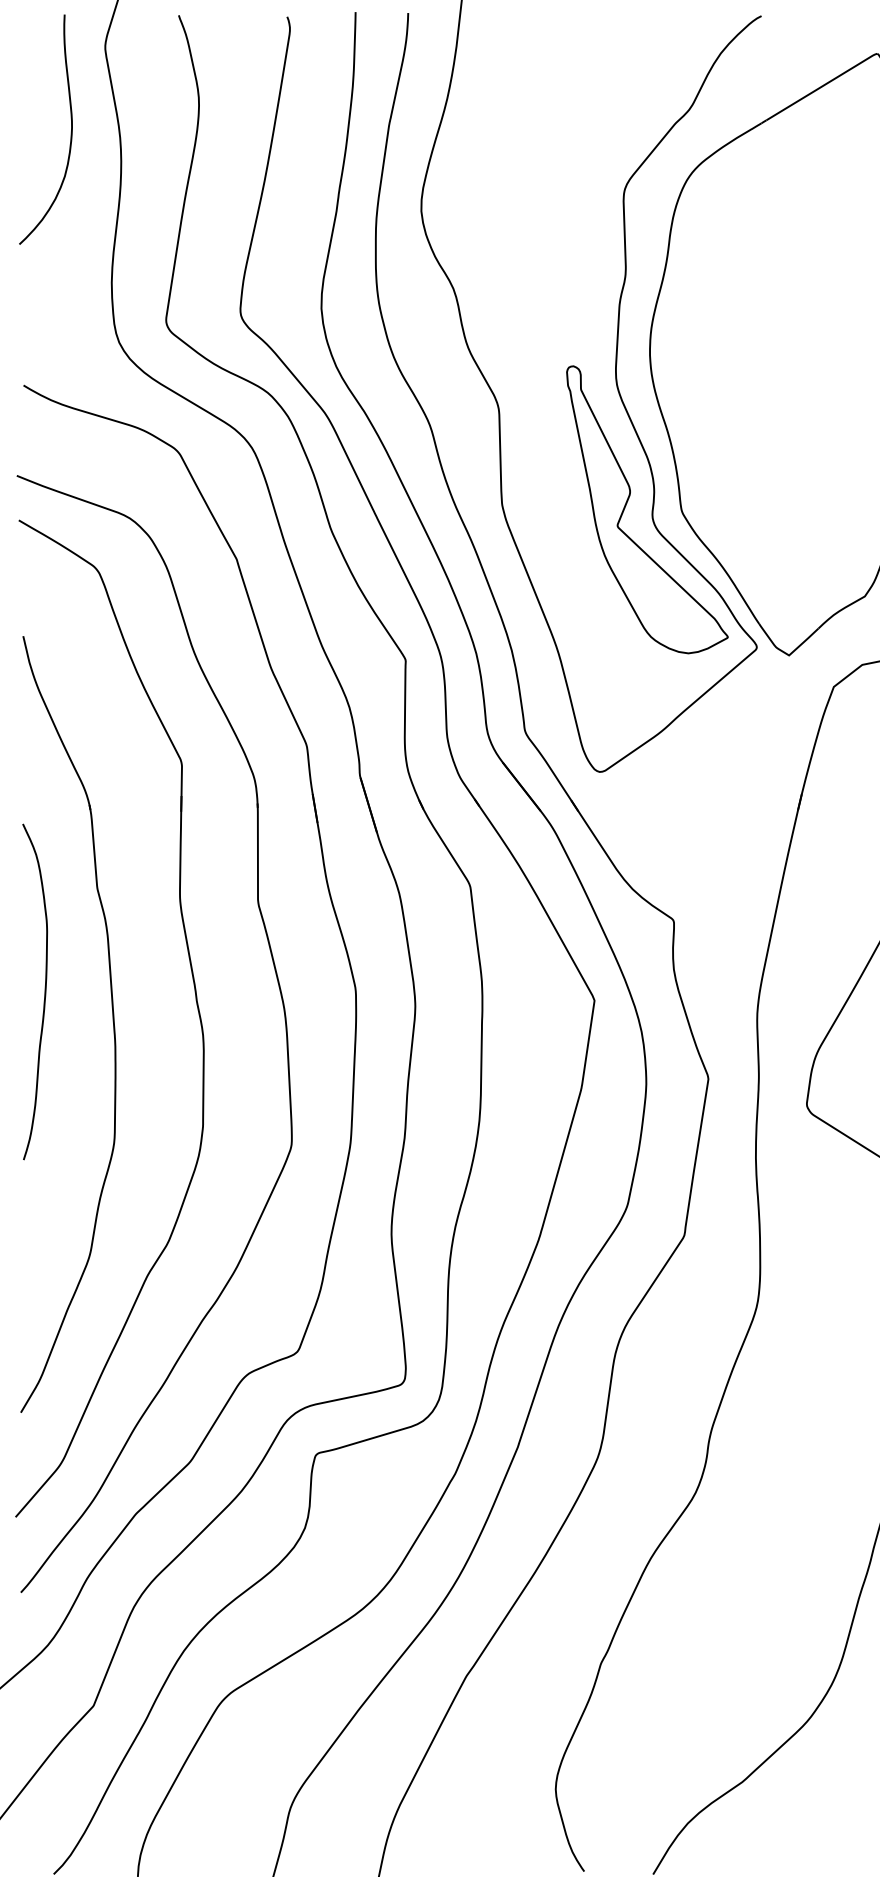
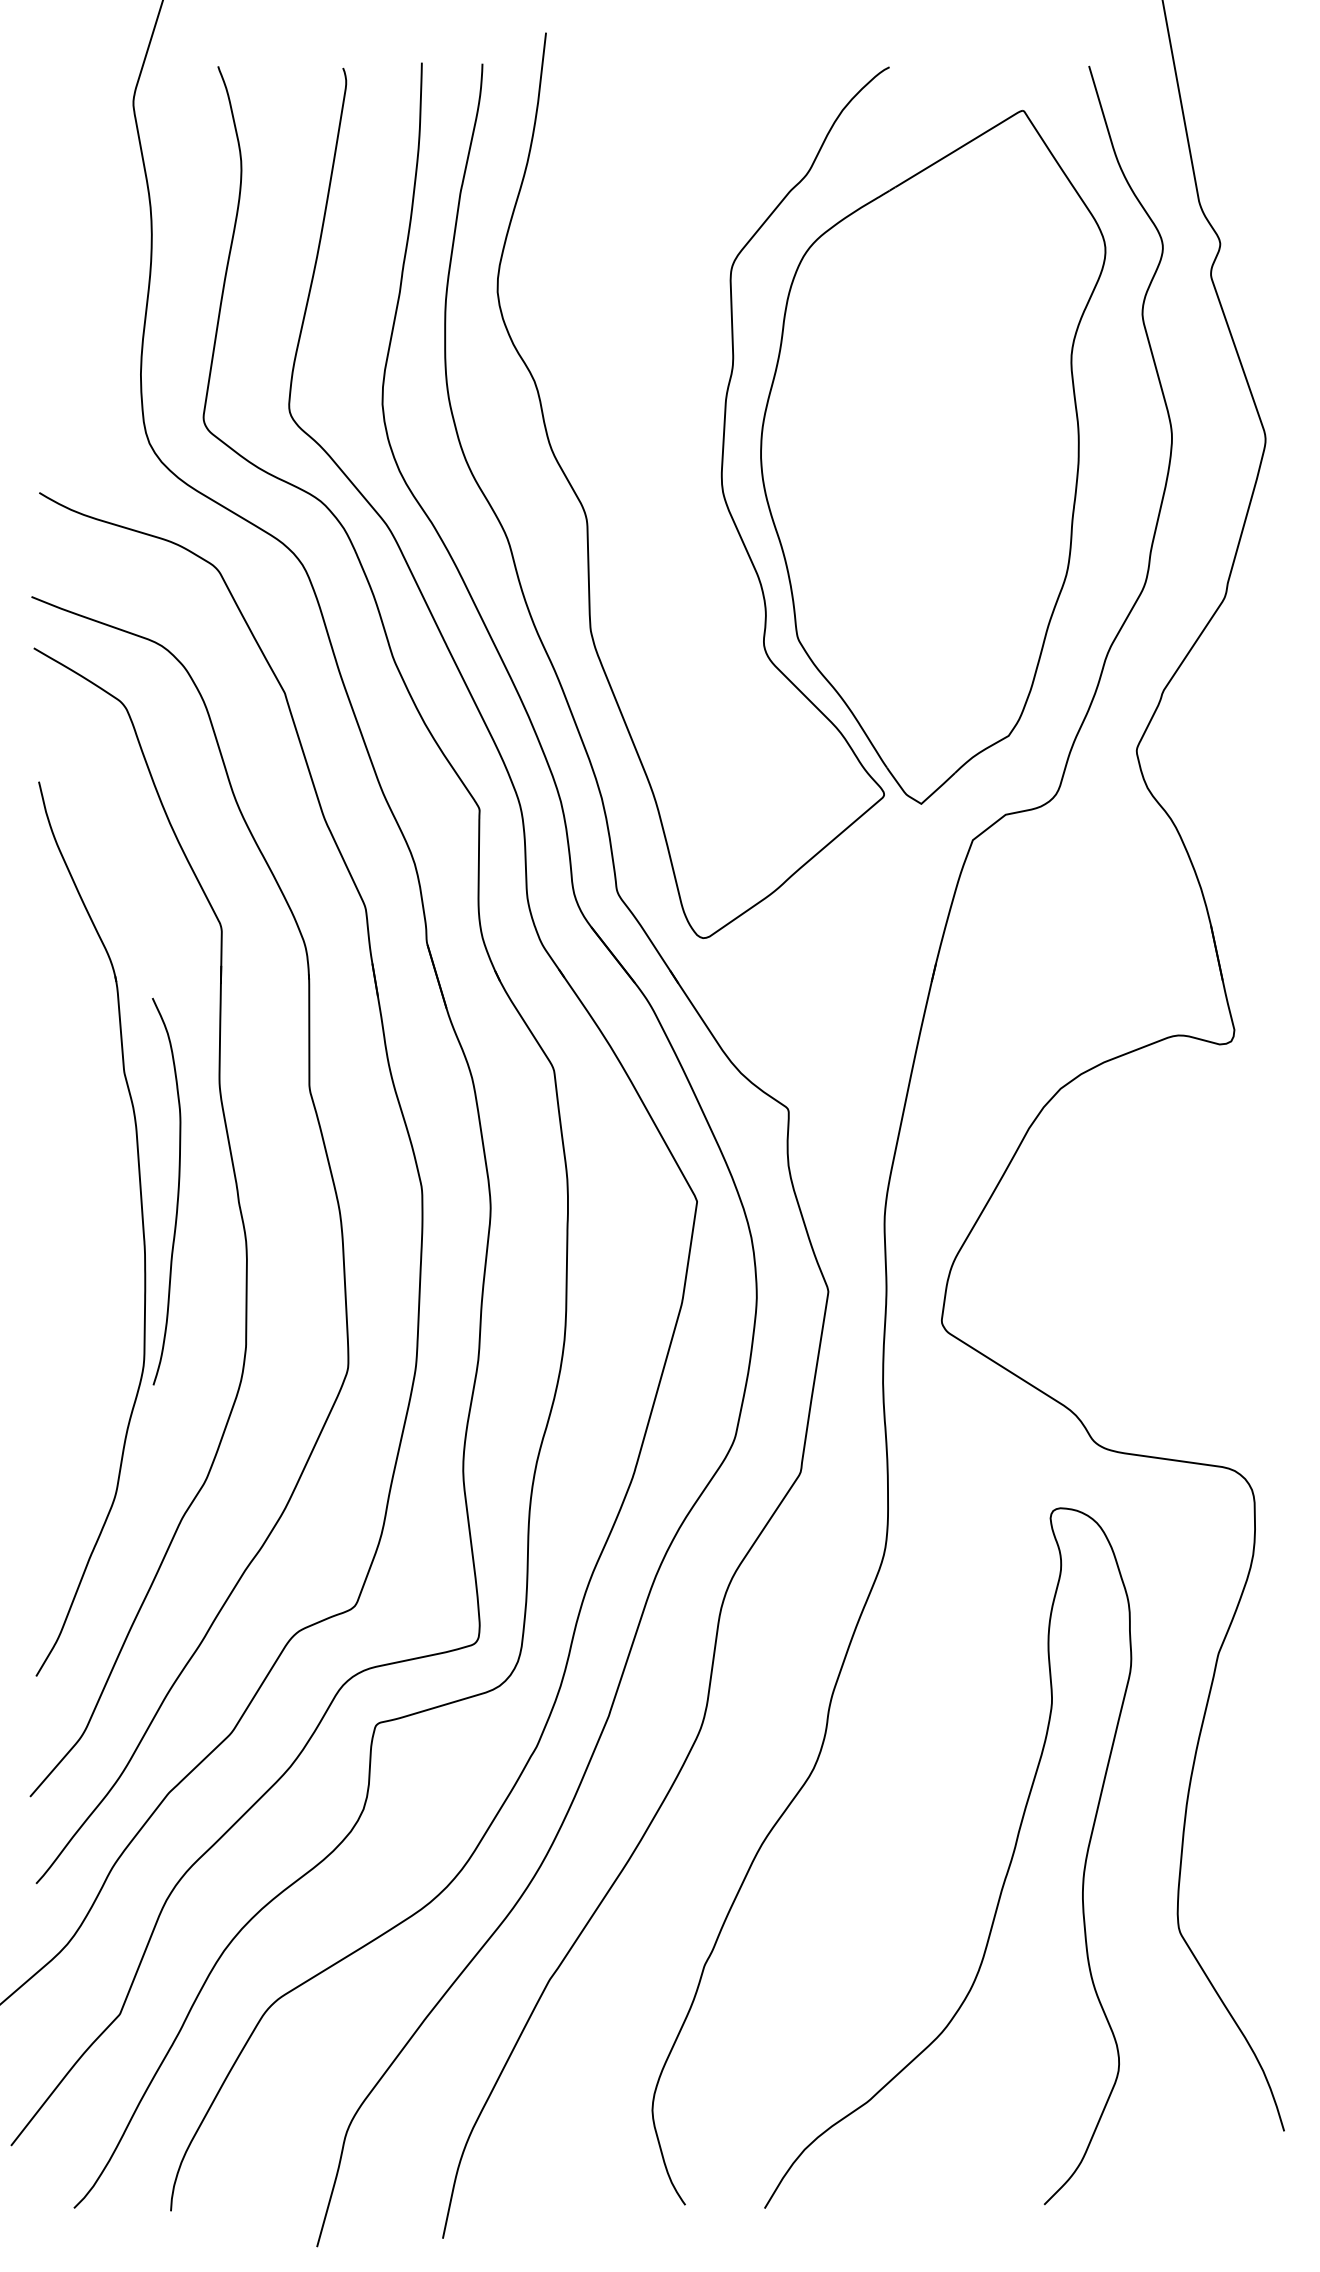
curve: (70, 133) -> (93, 202), removed
part: (628, 500) -> (736, 625), removed
curve: (44, 991) -> (177, 1191), moved

